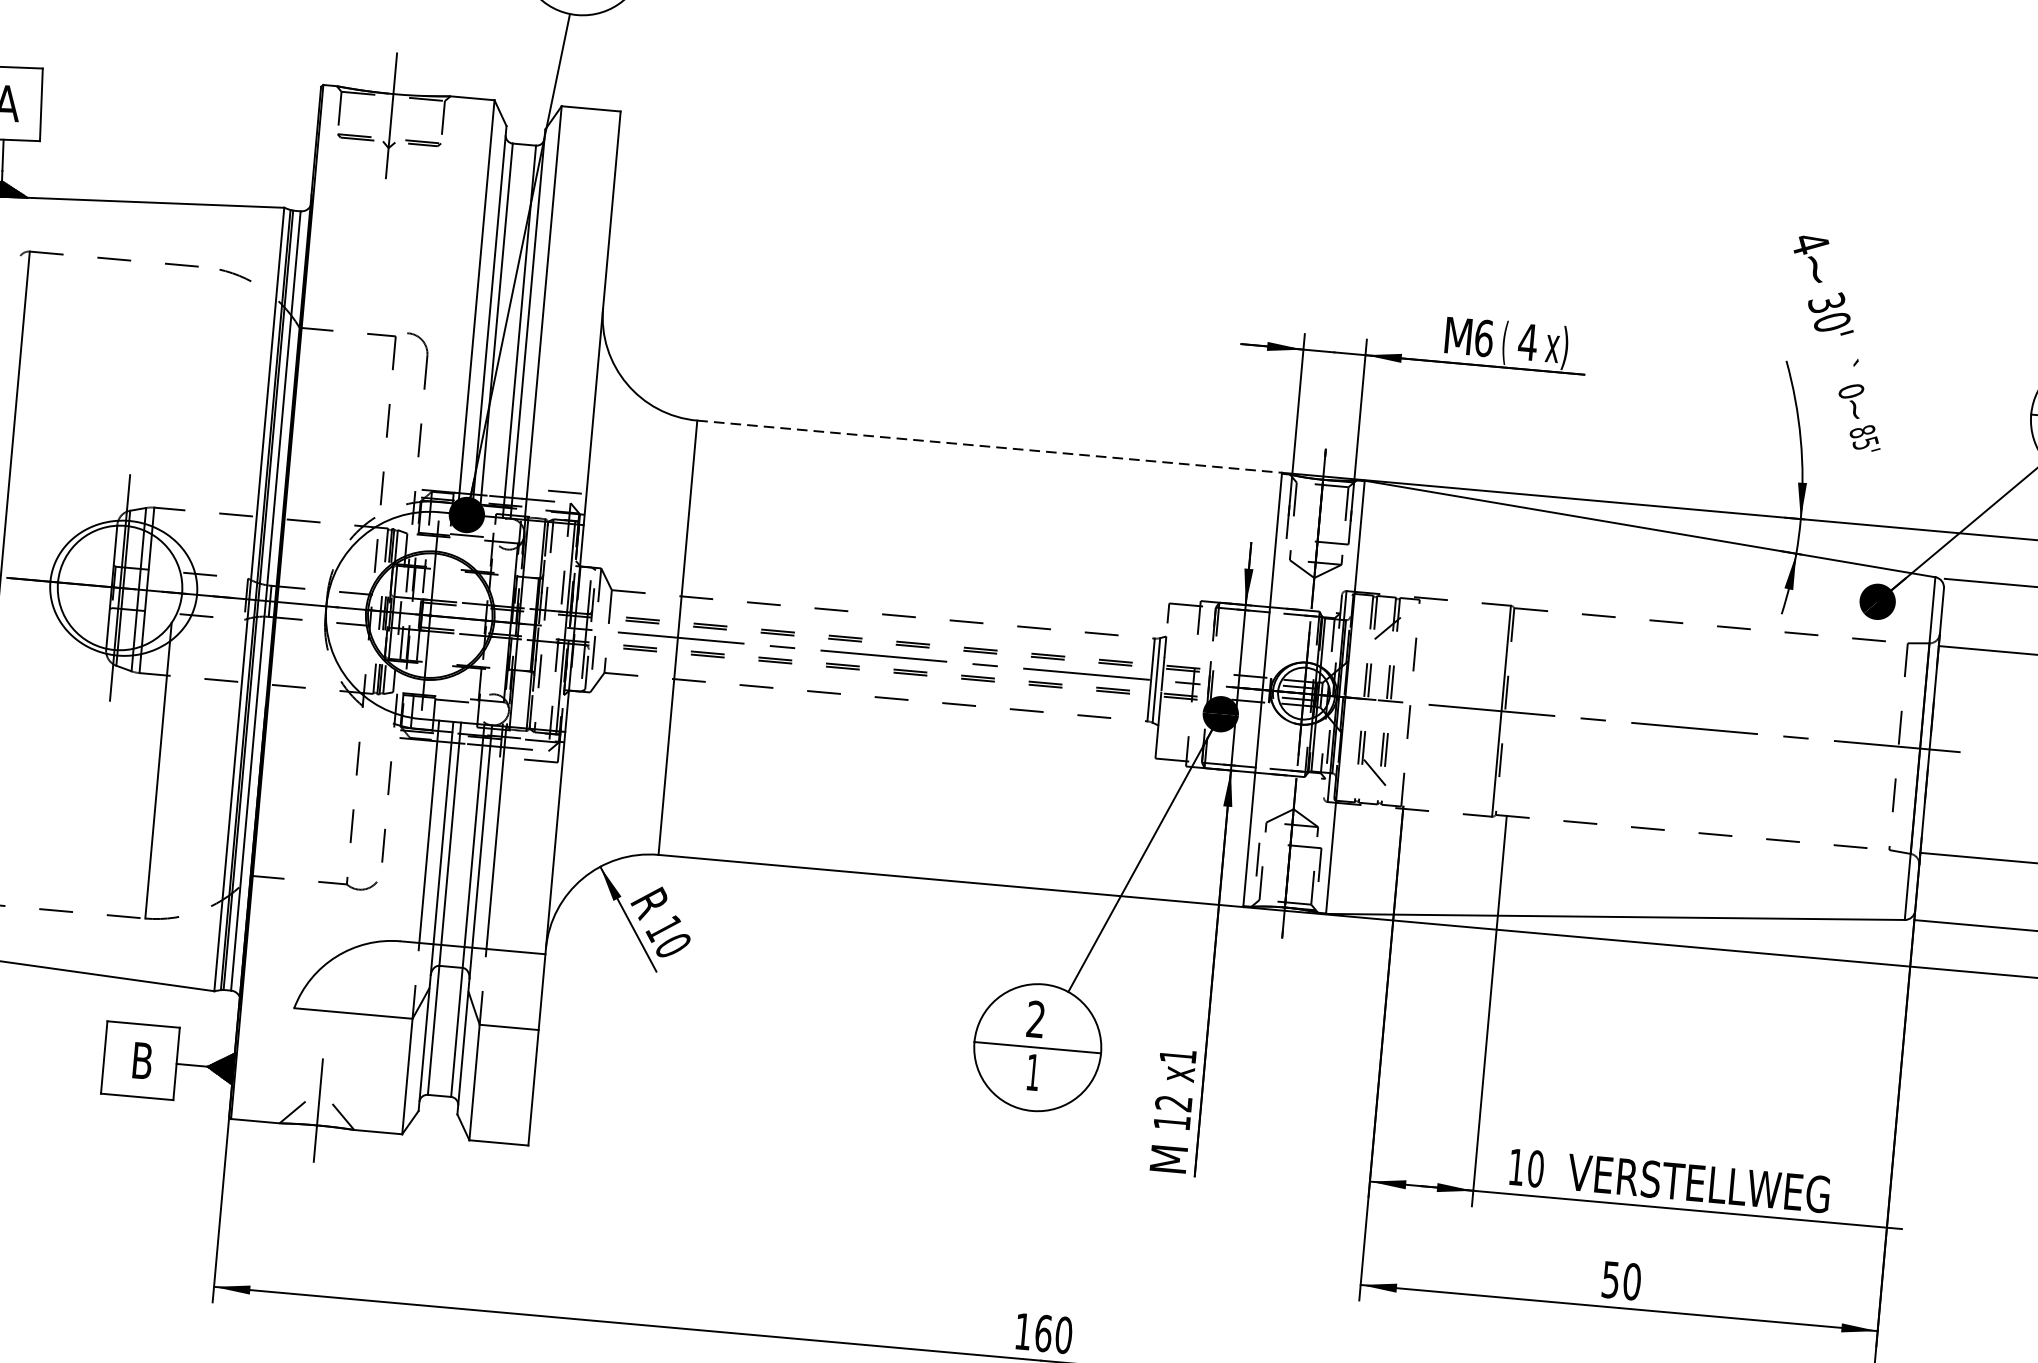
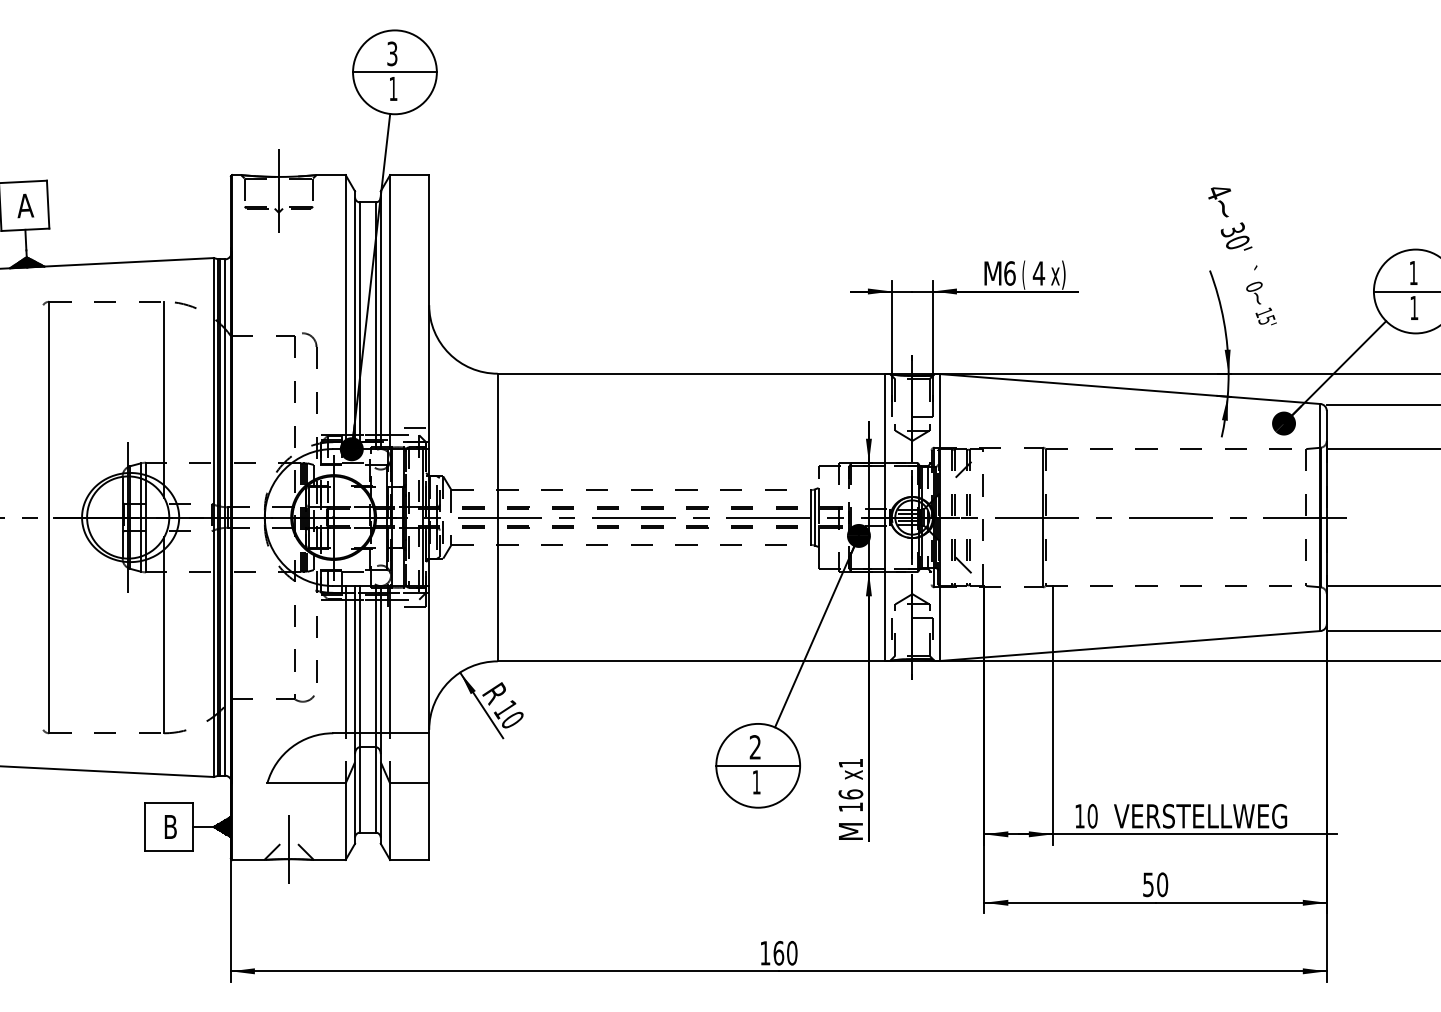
line: (190, 414) -> (164, 399), added
text: (1861, 431) -> (1263, 312), 85' -> 15'
line: (989, 446) -> (691, 373), dashed -> solid
text: (1173, 1103) -> (850, 794), 12 -> 16

